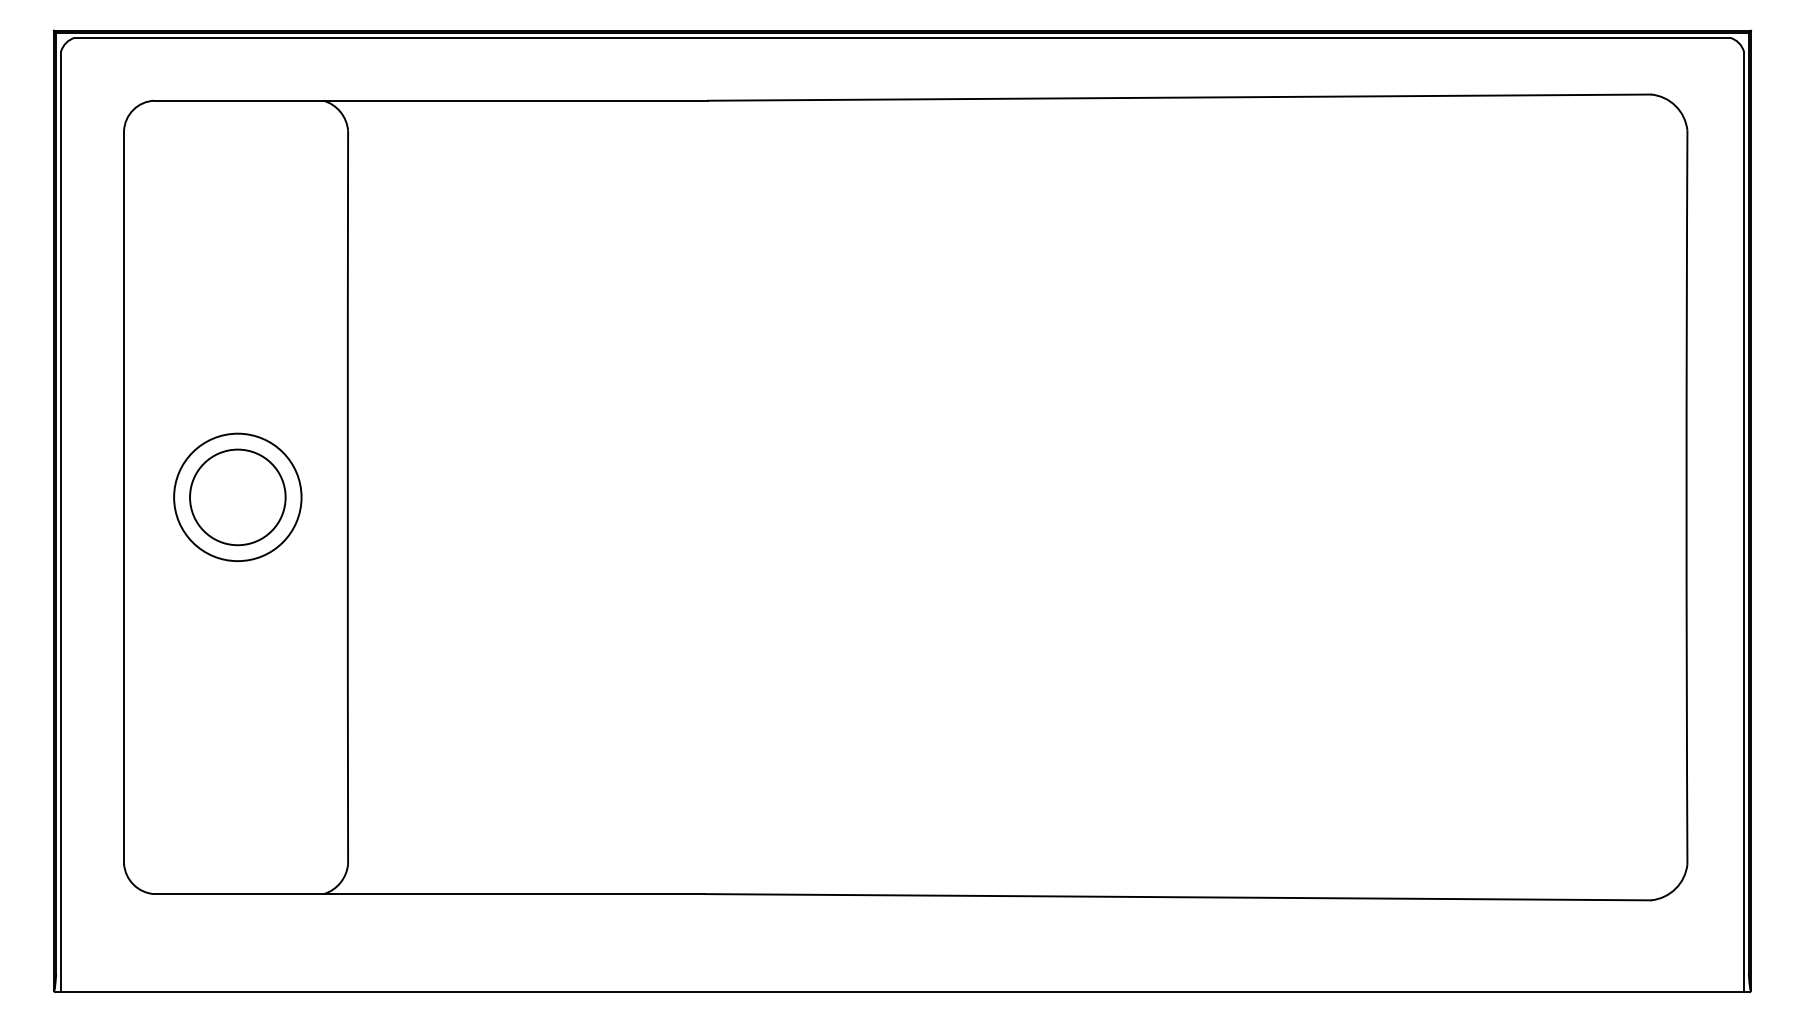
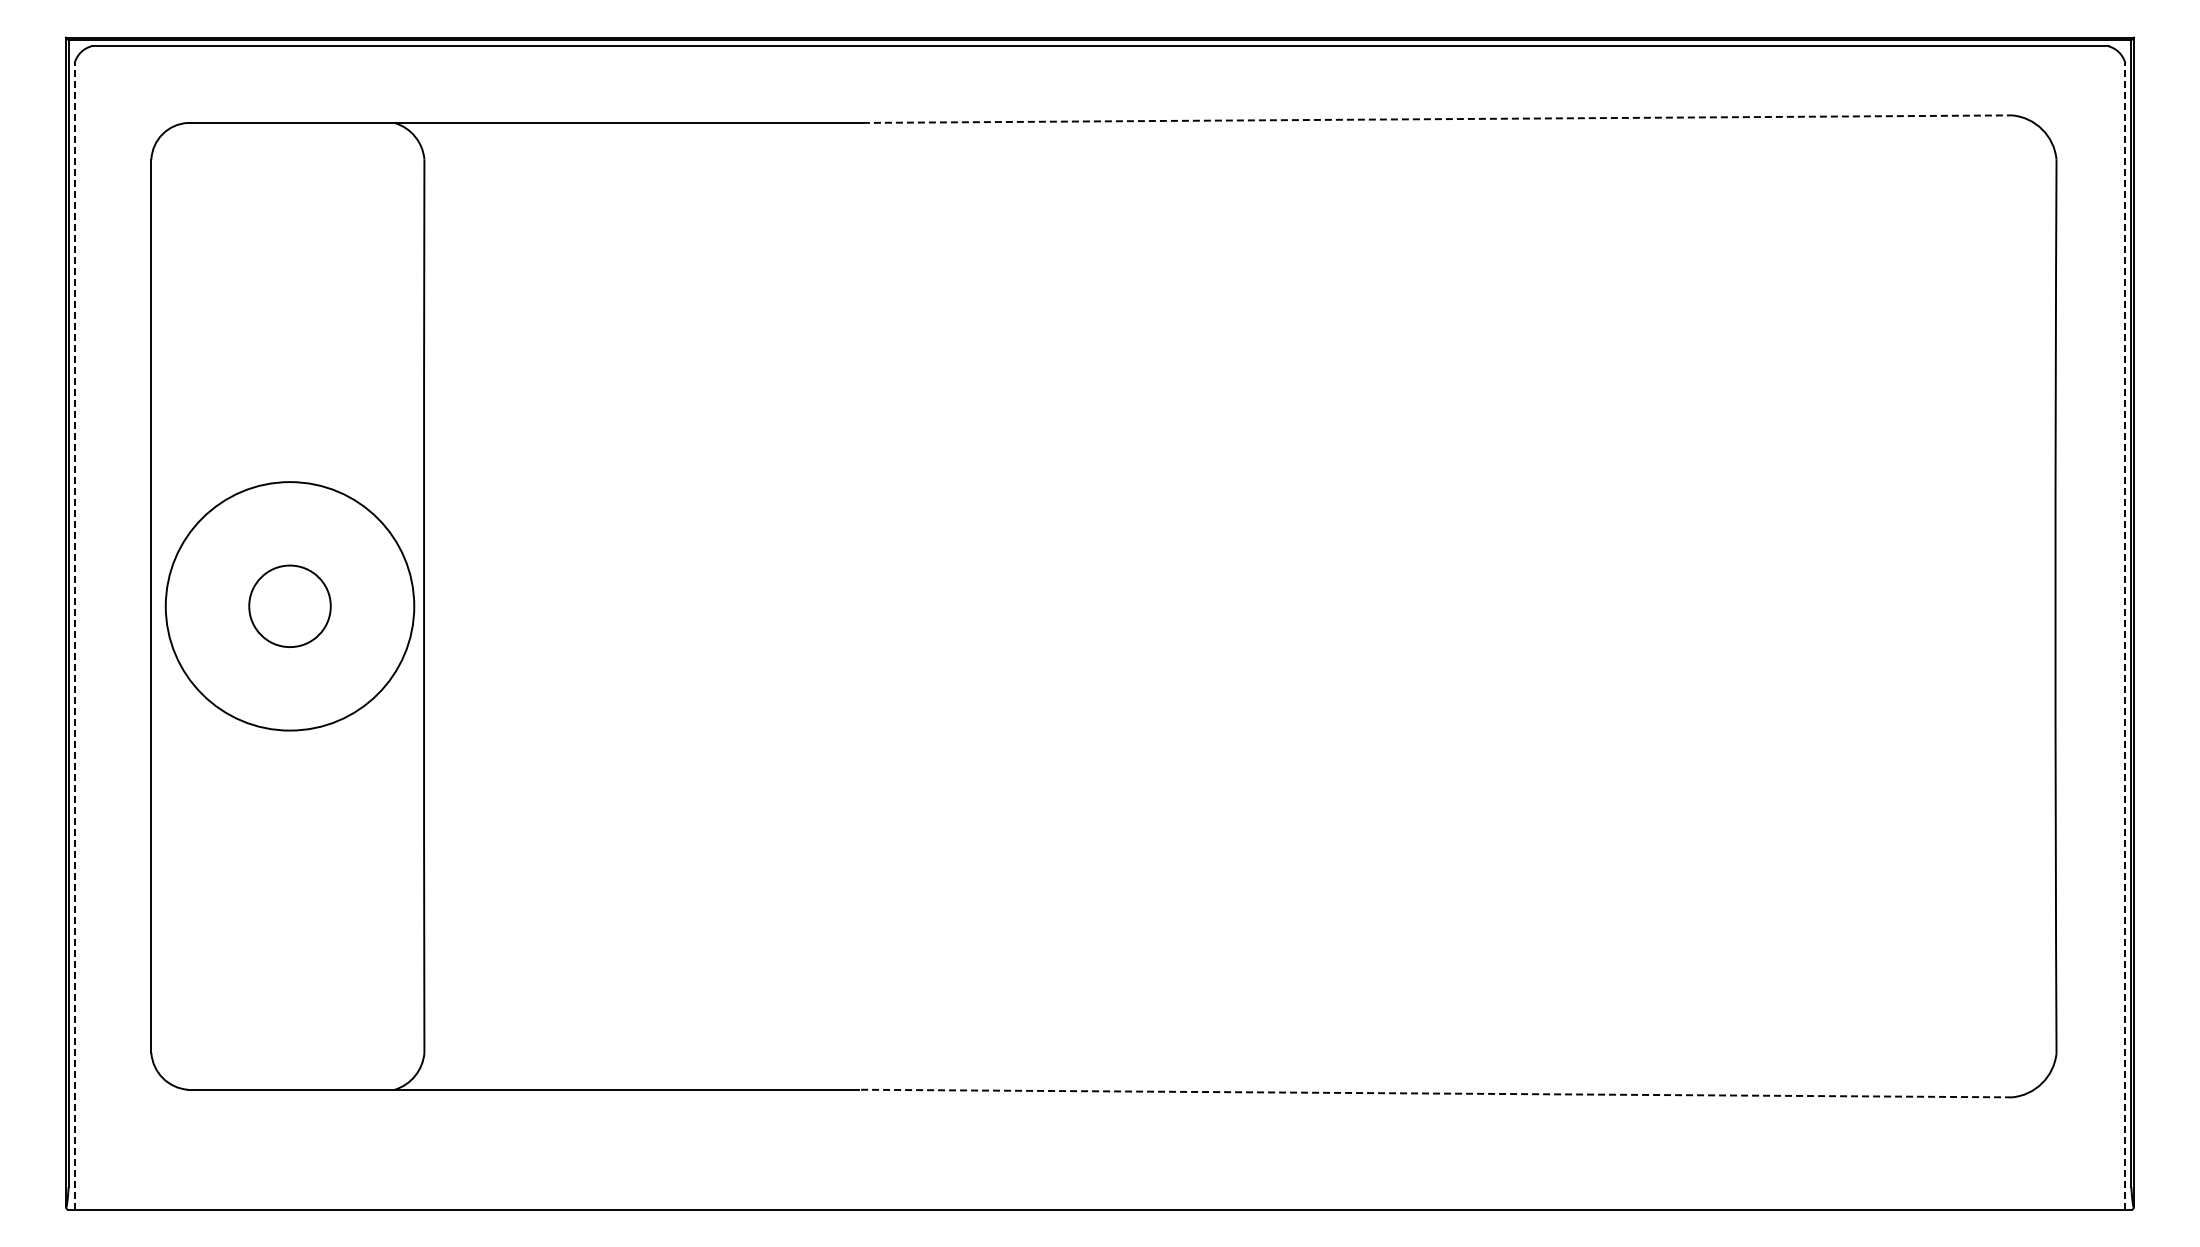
line: (1179, 97) -> (1437, 119), solid -> dashed
circle: (237, 497) -> (289, 606), size x0.7
circle: (237, 497) -> (289, 606), size x1.6
line: (60, 521) -> (74, 635), solid -> dashed
line: (1744, 521) -> (2125, 635), solid -> dashed
line: (1177, 897) -> (1435, 1093), solid -> dashed

